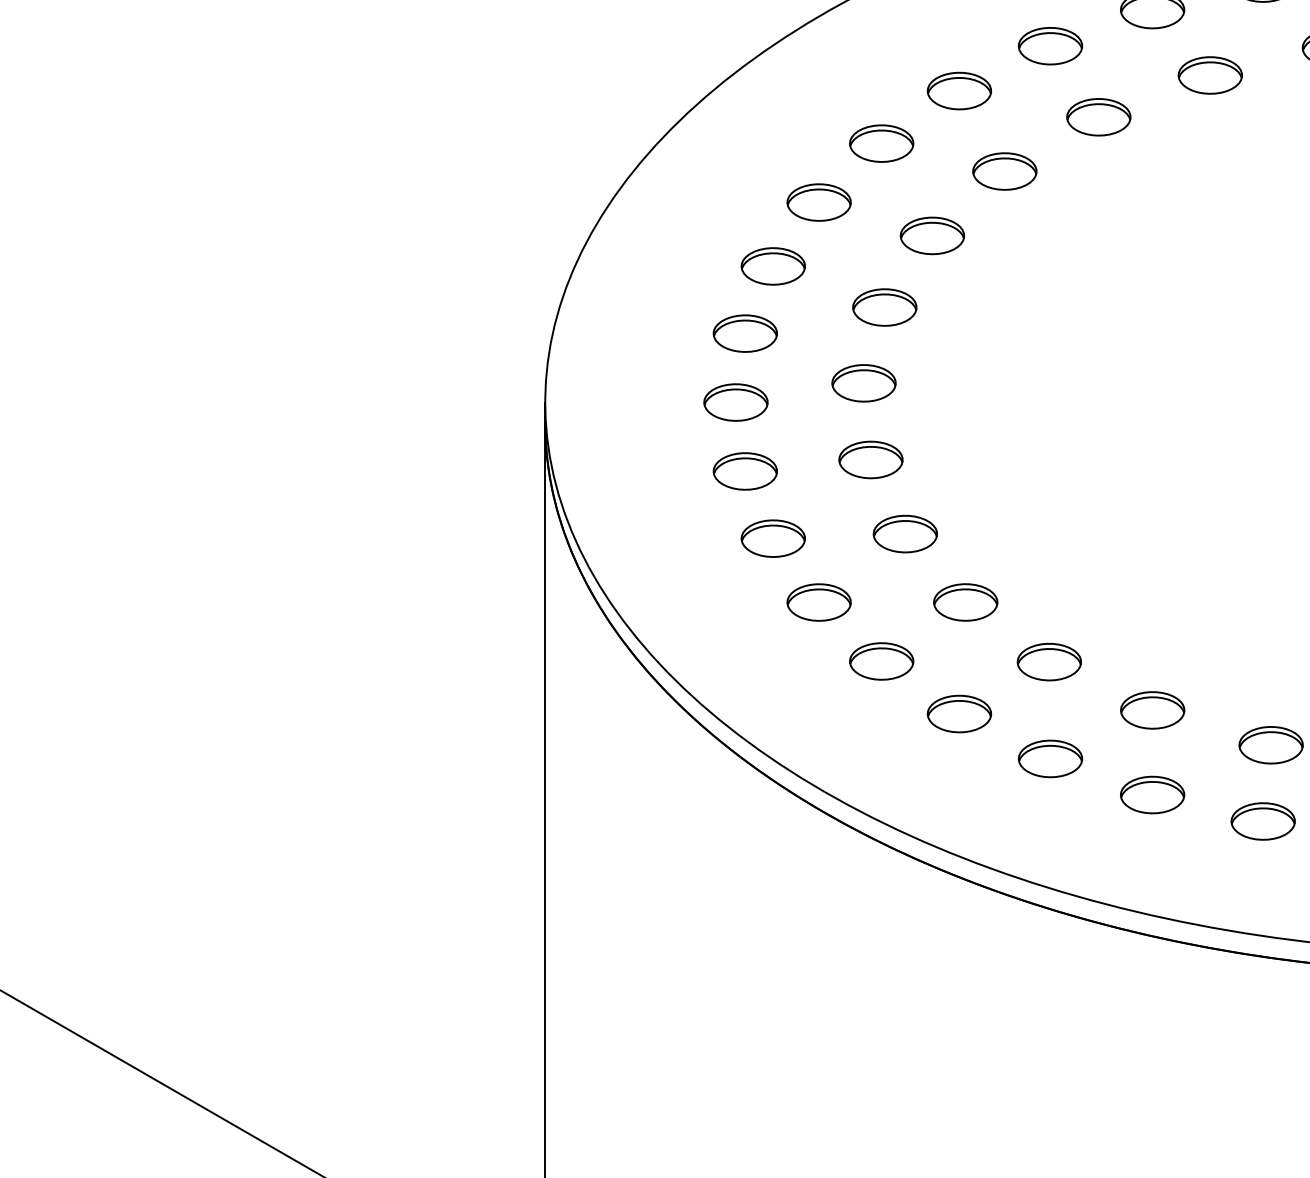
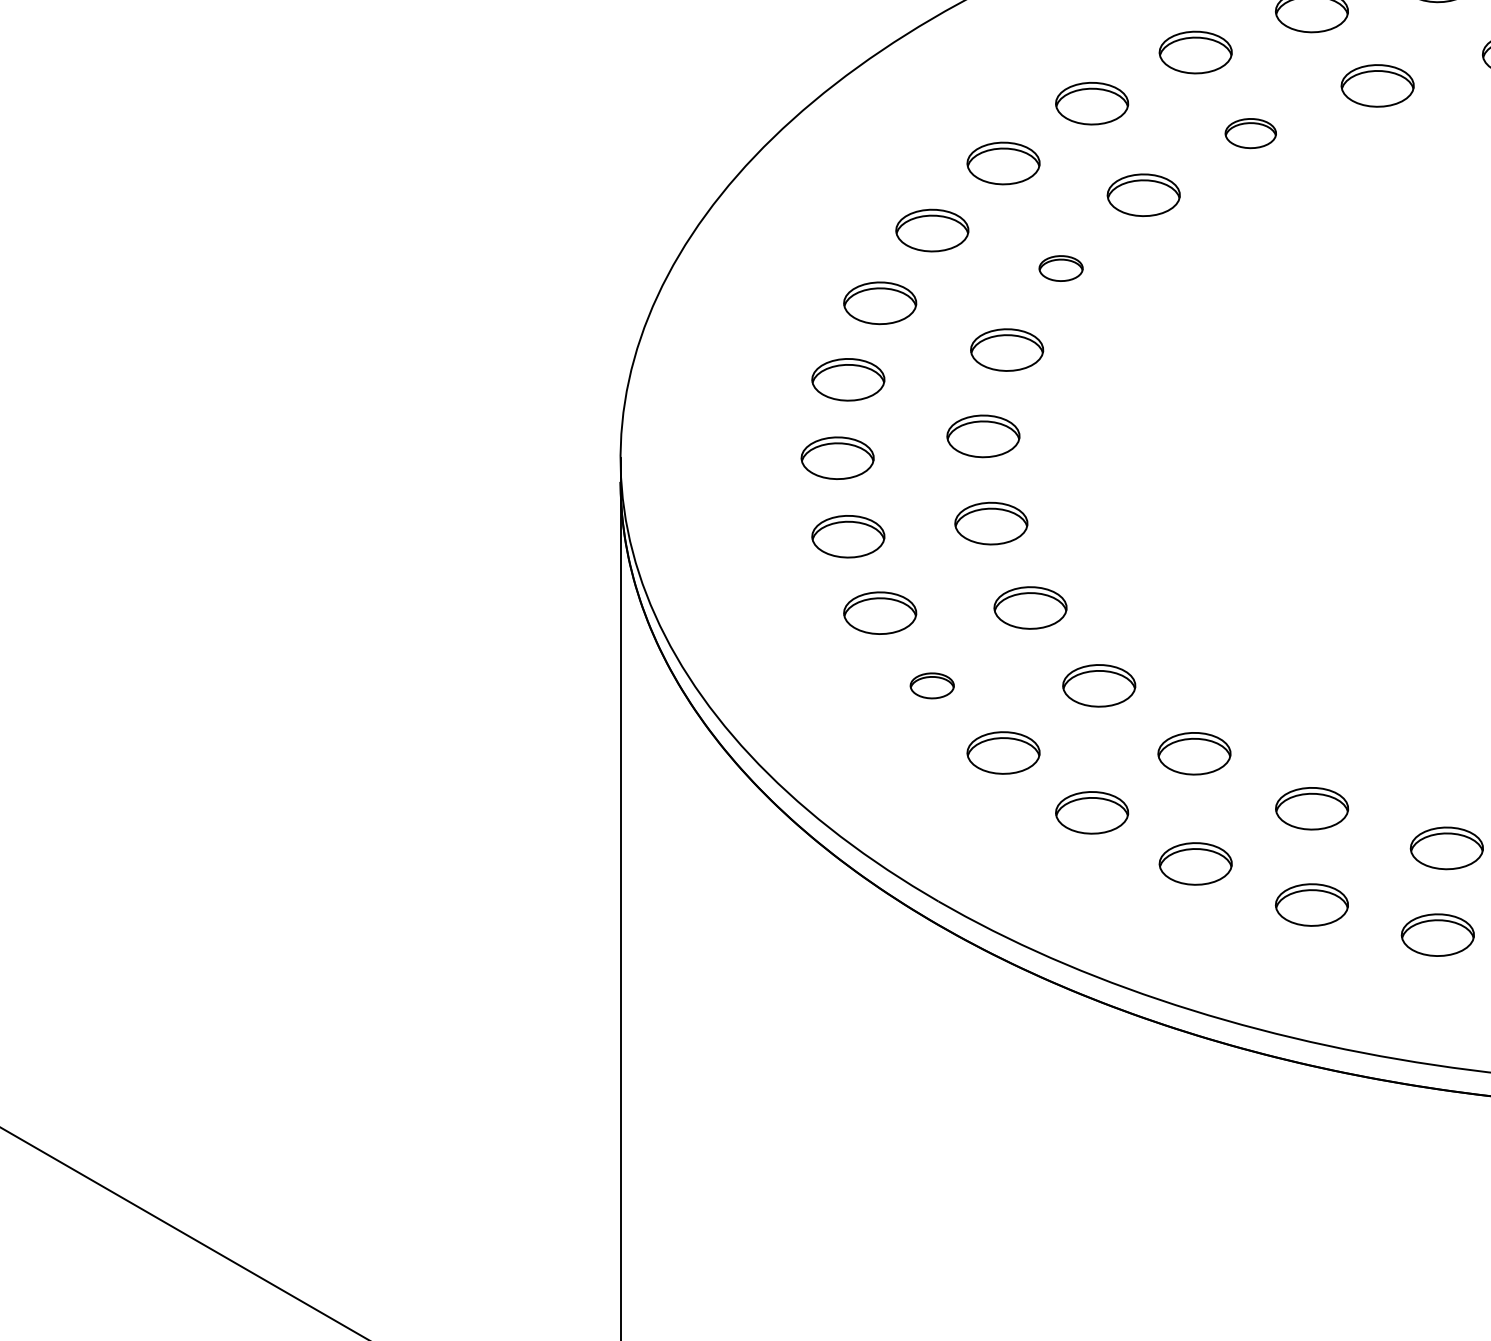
part: (1098, 117) -> (1250, 133), size x0.7
part: (931, 235) -> (1060, 268), size x0.6
part: (818, 602) -> (931, 685), size x0.6

